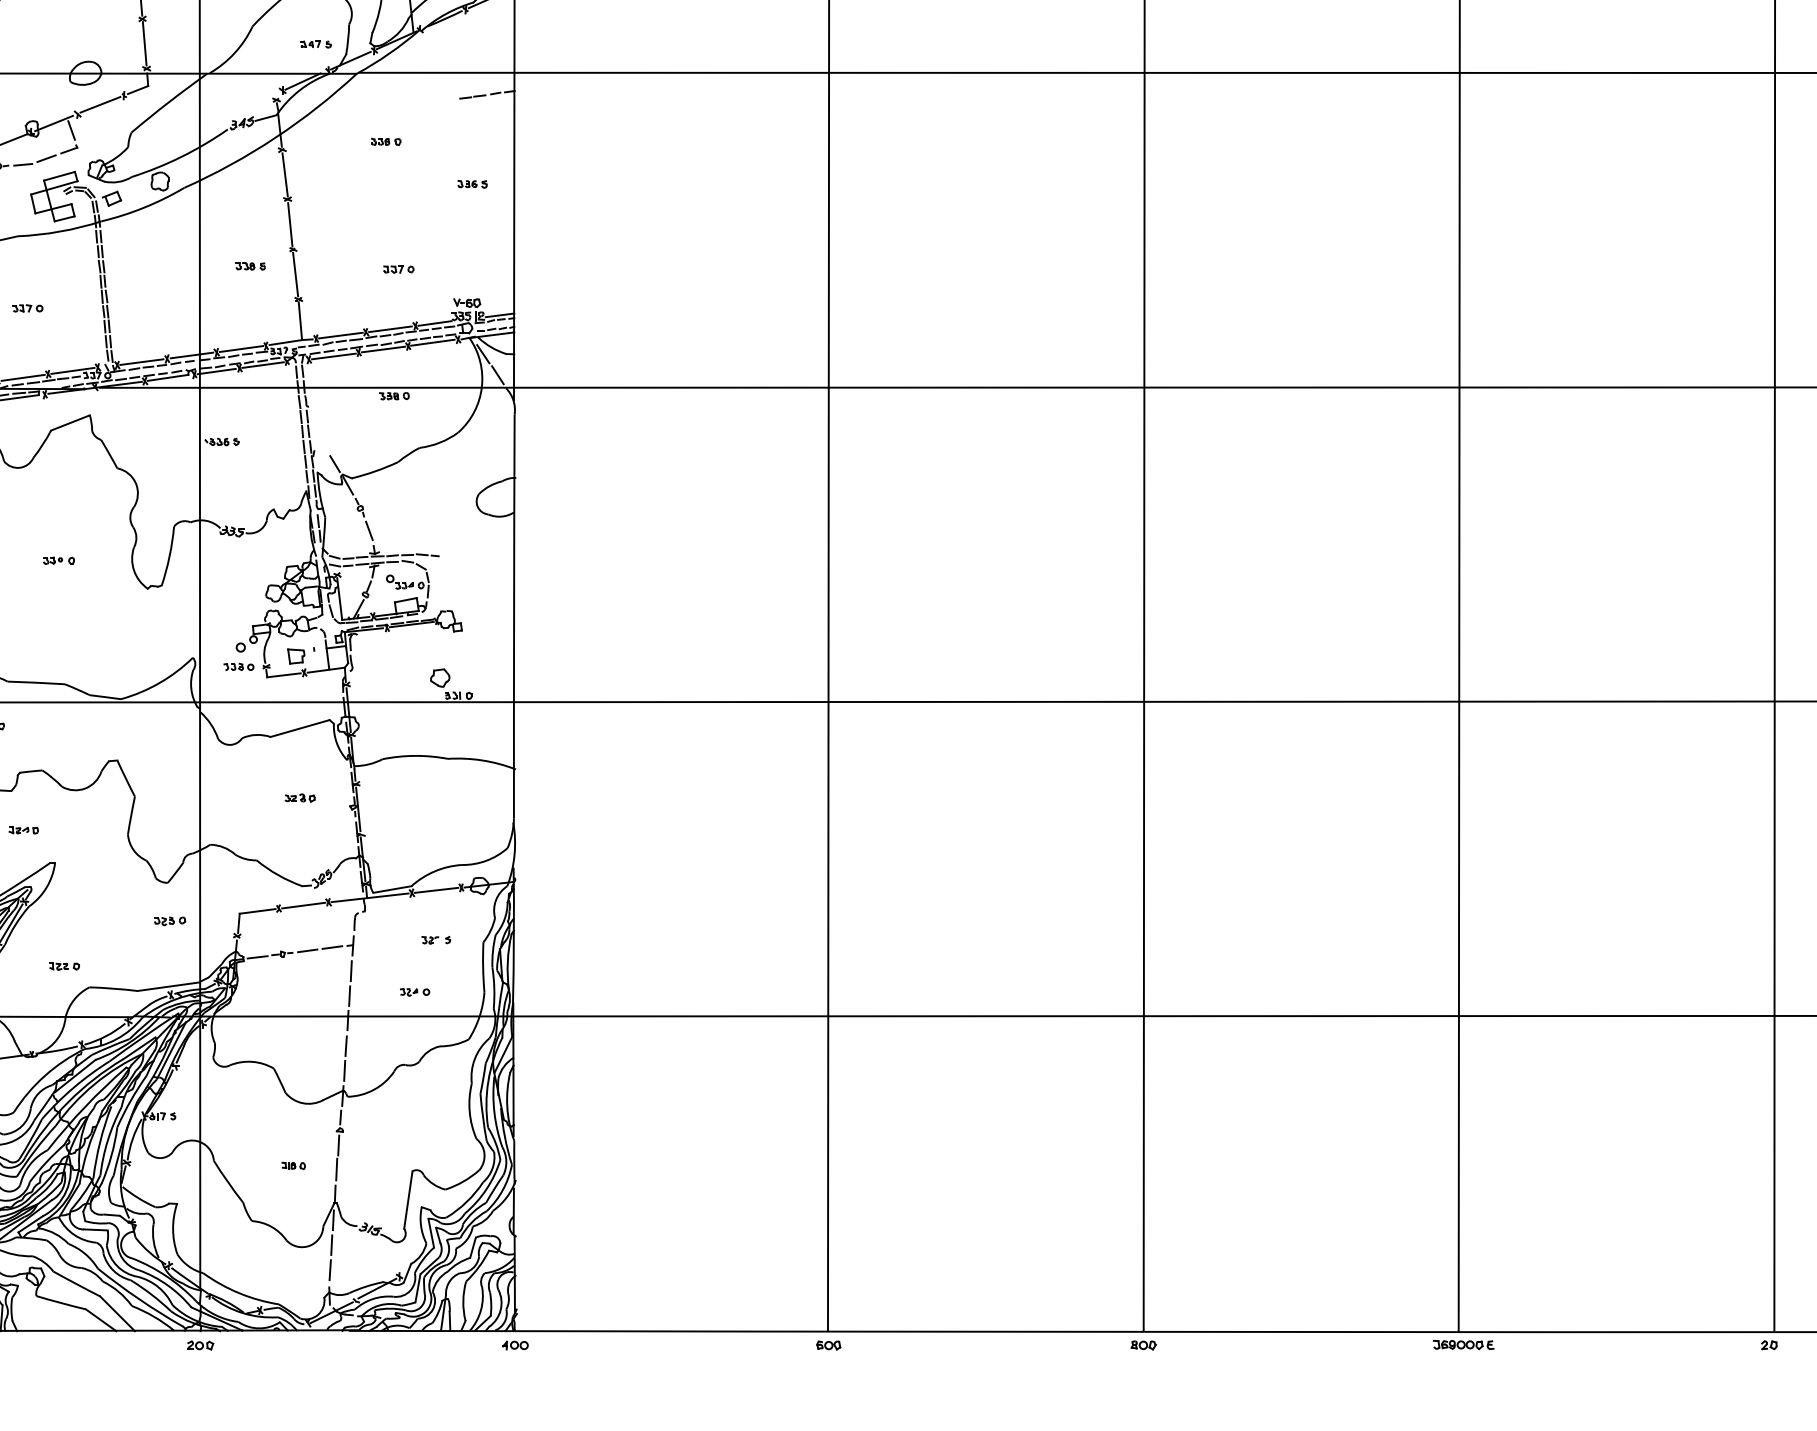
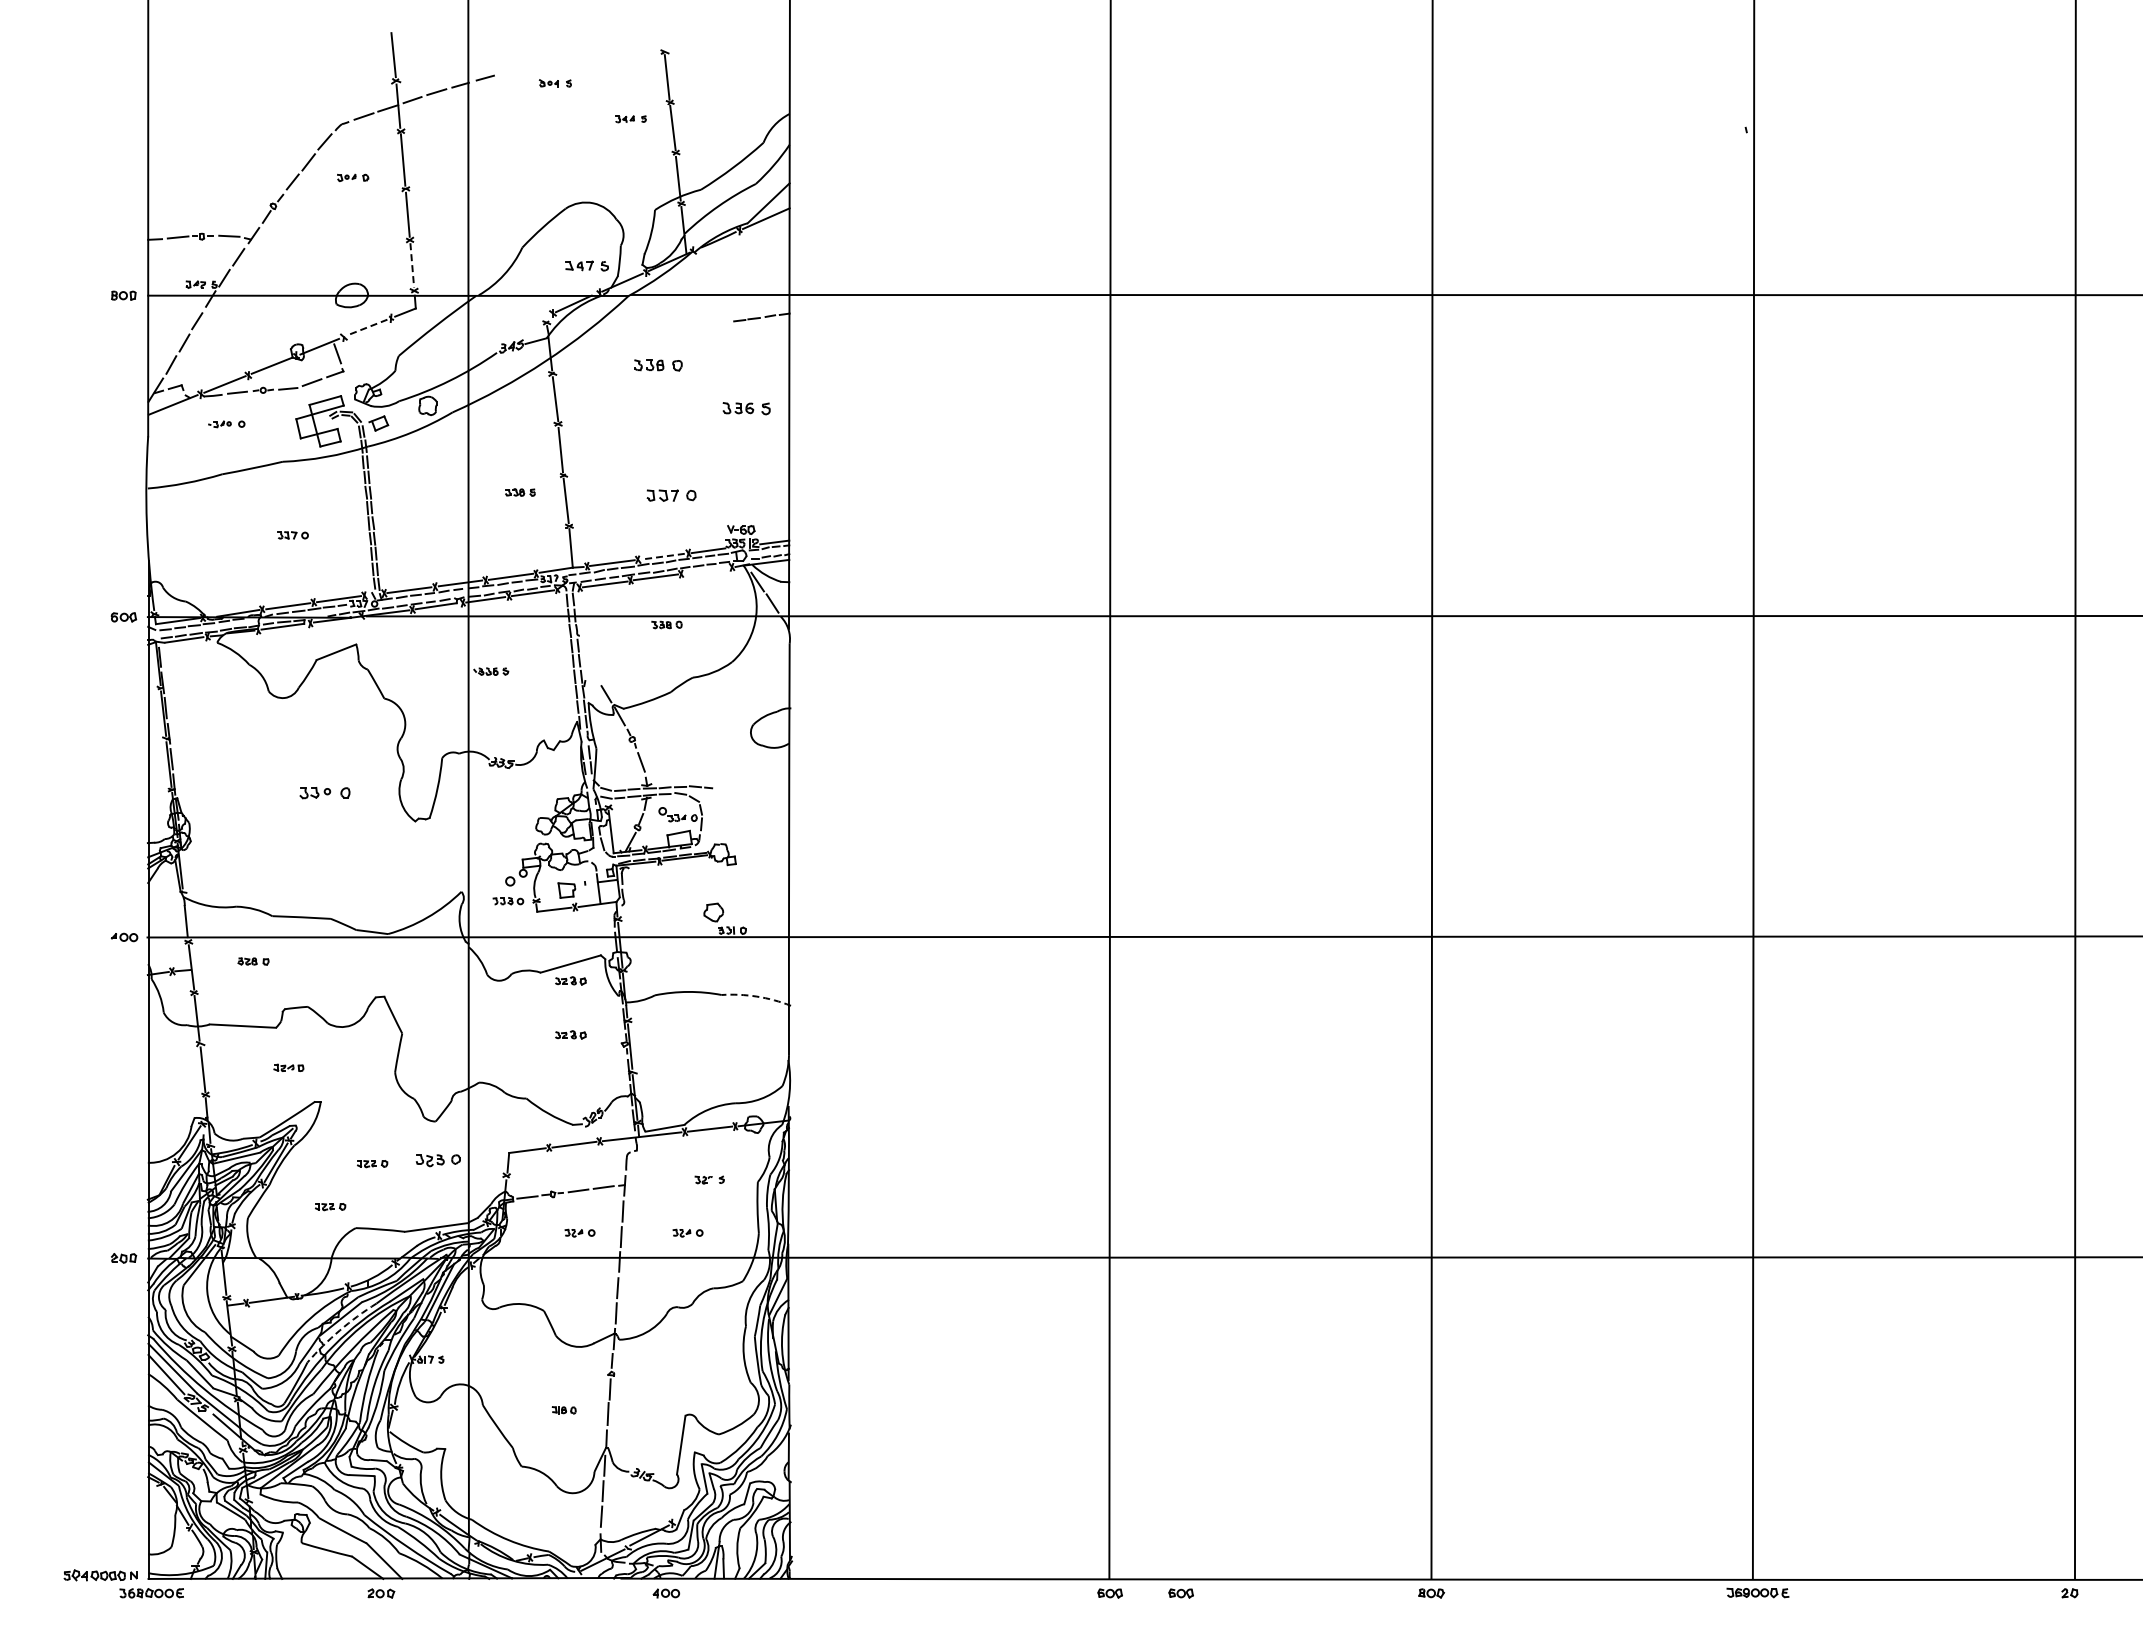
line: (144, 43) -> (412, 265), solid -> dashed
part: (316, 43) -> (587, 265), size x1.4
line: (100, 104) -> (367, 327), solid -> dashed
part: (386, 141) -> (658, 365), size x1.6
part: (472, 184) -> (746, 408), size x1.6
part: (398, 269) -> (671, 495), size x1.6
line: (389, 329) -> (662, 556), solid -> dashed
line: (433, 342) -> (706, 570), removed
part: (58, 560) -> (324, 792), size x1.6
part: (299, 744) -> (570, 980), added
arc: (482, 760) -> (756, 996), solid -> dashed
part: (169, 921) -> (437, 1160), size x1.4
part: (105, 925) -> (372, 1164), added
part: (308, 991) -> (579, 1232), added
arc: (73, 1087) -> (339, 1330), solid -> dashed
part: (200, 1345) -> (381, 1593), moved
part: (515, 1345) -> (666, 1593), moved
part: (897, 1345) -> (1180, 1593), added

